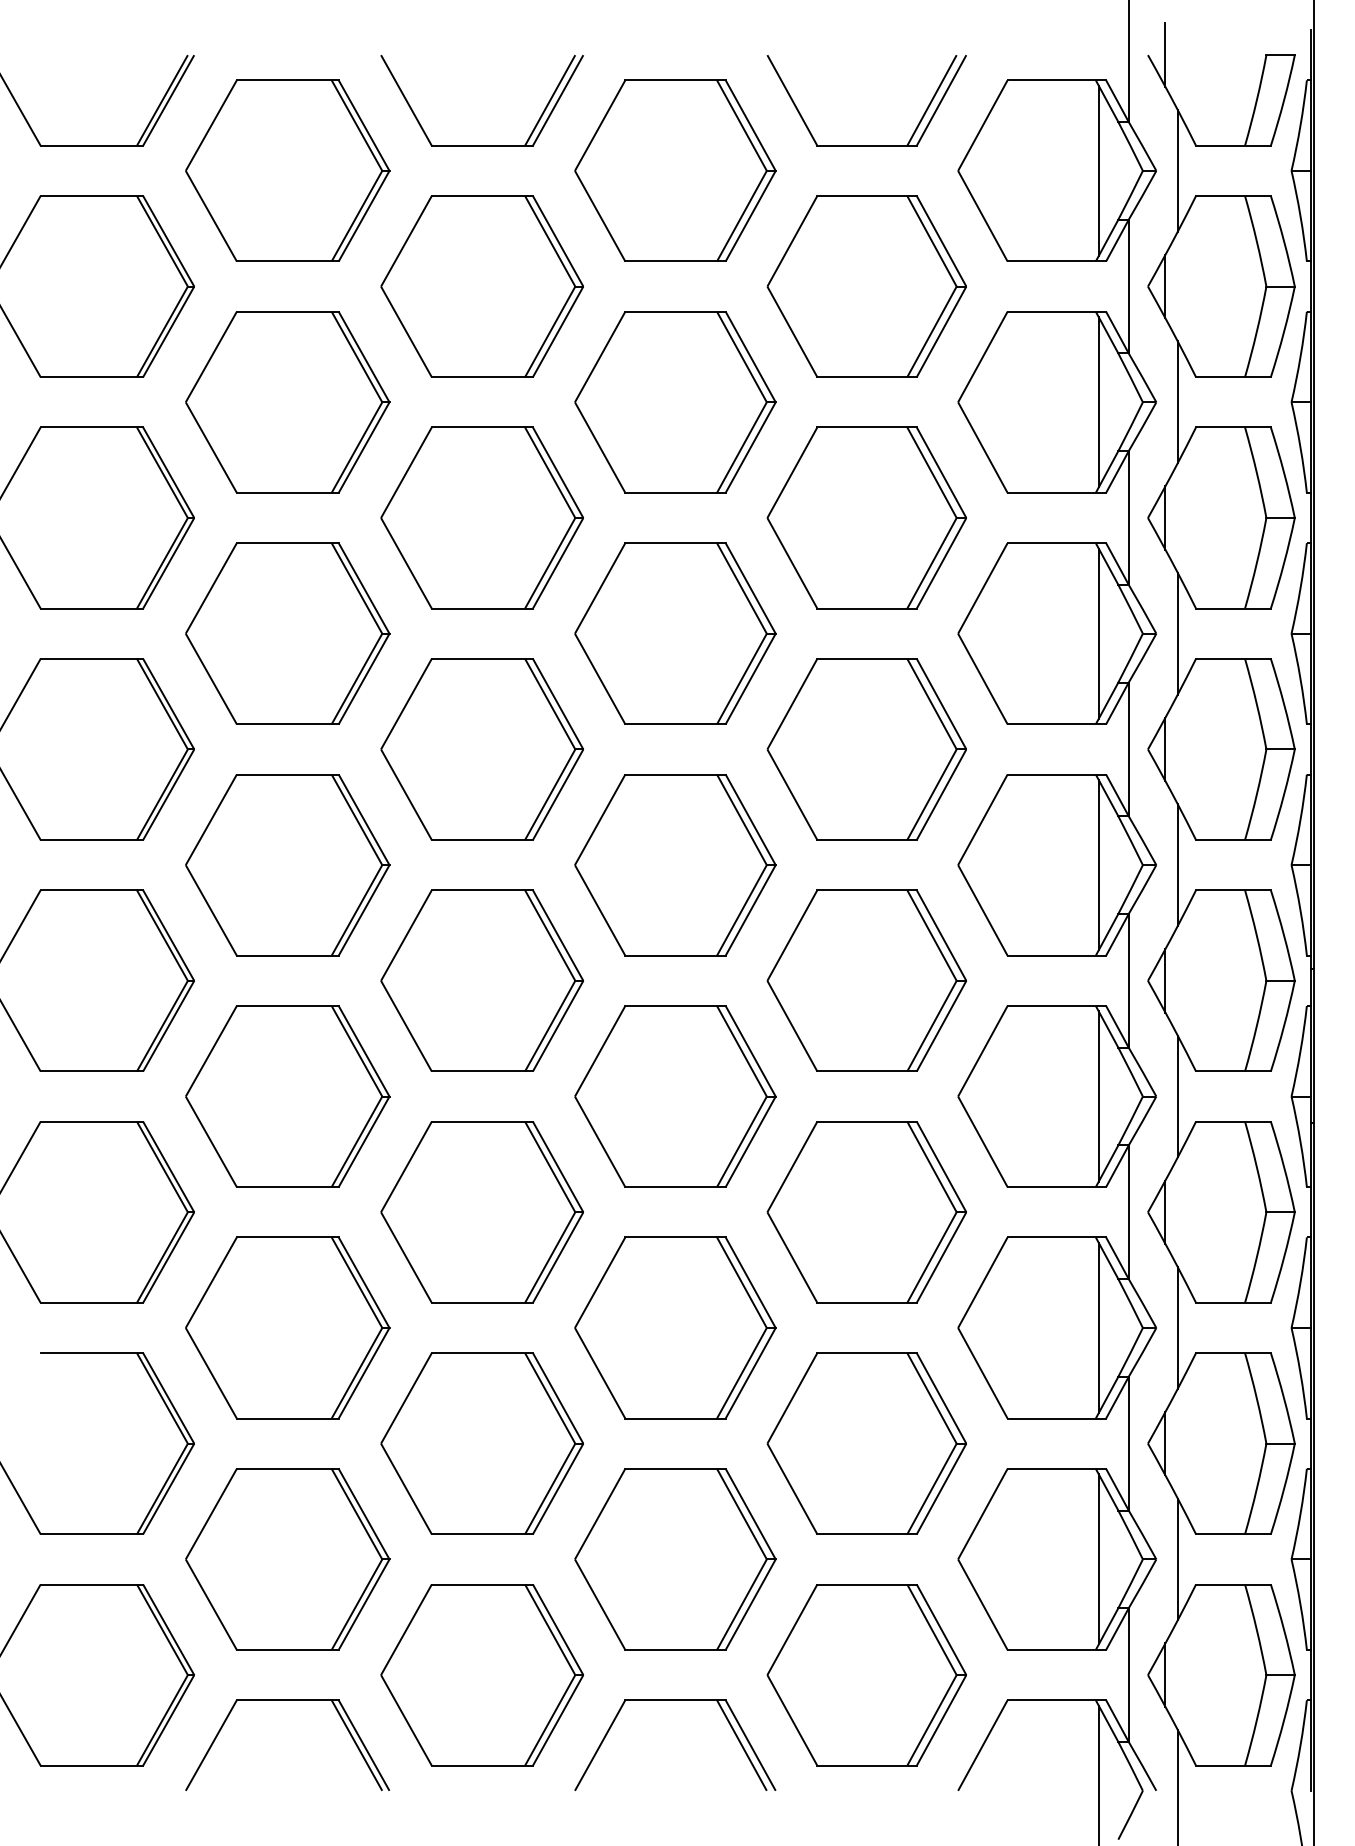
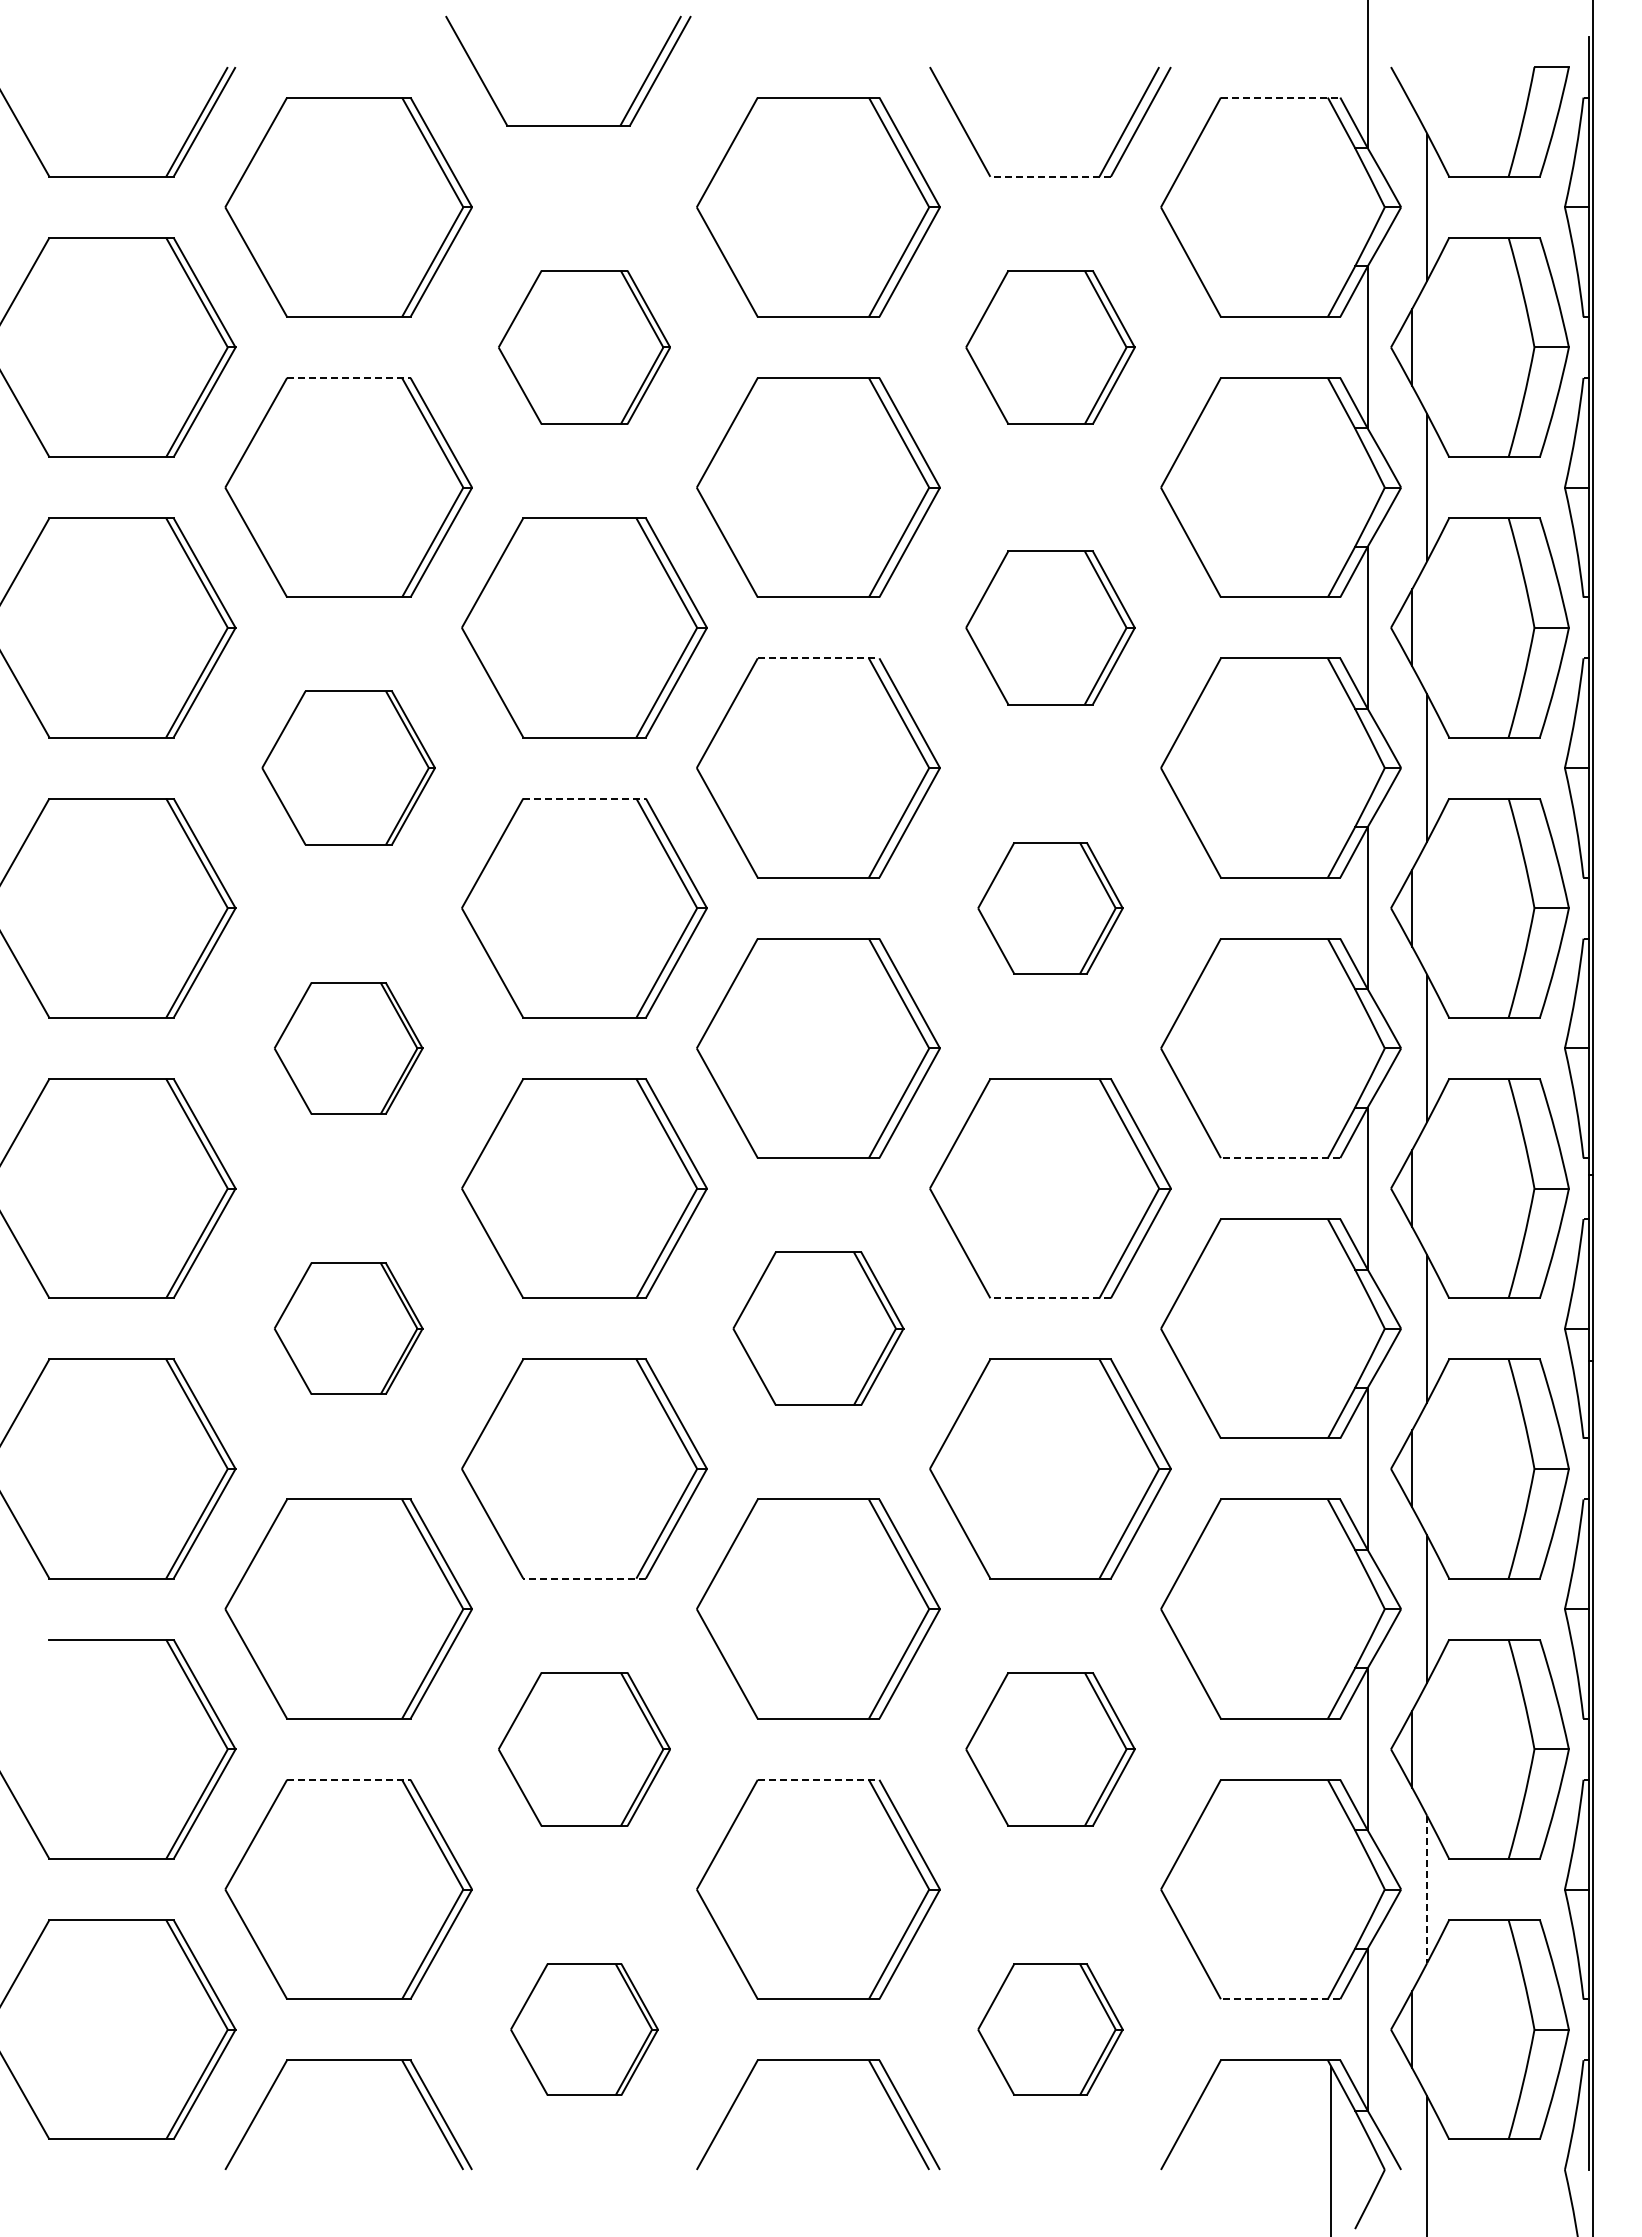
line: (1165, 54) -> (1412, 66), removed
line: (1056, 80) -> (1280, 97), solid -> dashed
part: (482, 145) -> (568, 125), moved
line: (866, 145) -> (1050, 176), solid -> dashed
line: (1098, 171) -> (1331, 207), removed
part: (482, 286) -> (584, 347), size x0.7
part: (866, 286) -> (1050, 347), size x0.7
line: (287, 311) -> (348, 377), solid -> dashed
line: (1098, 402) -> (1331, 487), removed
part: (866, 517) -> (1050, 627), size x0.7
line: (675, 543) -> (818, 658), solid -> dashed
part: (287, 633) -> (348, 767), size x0.7
line: (1098, 633) -> (1331, 767), removed
line: (483, 658) -> (585, 798), solid -> dashed
part: (866, 749) -> (1050, 908), size x0.6
part: (287, 865) -> (348, 1048), size x0.6
line: (1098, 865) -> (1331, 1048), removed
line: (1056, 956) -> (1280, 1158), solid -> dashed
line: (866, 1071) -> (1050, 1298), solid -> dashed
part: (287, 1096) -> (348, 1328), size x0.6
part: (675, 1096) -> (818, 1328), size x0.7
line: (1098, 1096) -> (1331, 1328), removed
line: (482, 1302) -> (584, 1578), solid -> dashed
line: (1098, 1328) -> (1331, 1609), removed
part: (482, 1443) -> (584, 1749), size x0.7
part: (866, 1443) -> (1050, 1749), size x0.7
line: (287, 1468) -> (348, 1779), solid -> dashed
line: (675, 1468) -> (818, 1779), solid -> dashed
line: (1098, 1559) -> (1331, 1889), removed
line: (1178, 1559) -> (1427, 1889), solid -> dashed
line: (1056, 1650) -> (1280, 1999), solid -> dashed
part: (482, 1674) -> (584, 2029), size x0.6
part: (866, 1674) -> (1050, 2029), size x0.6

